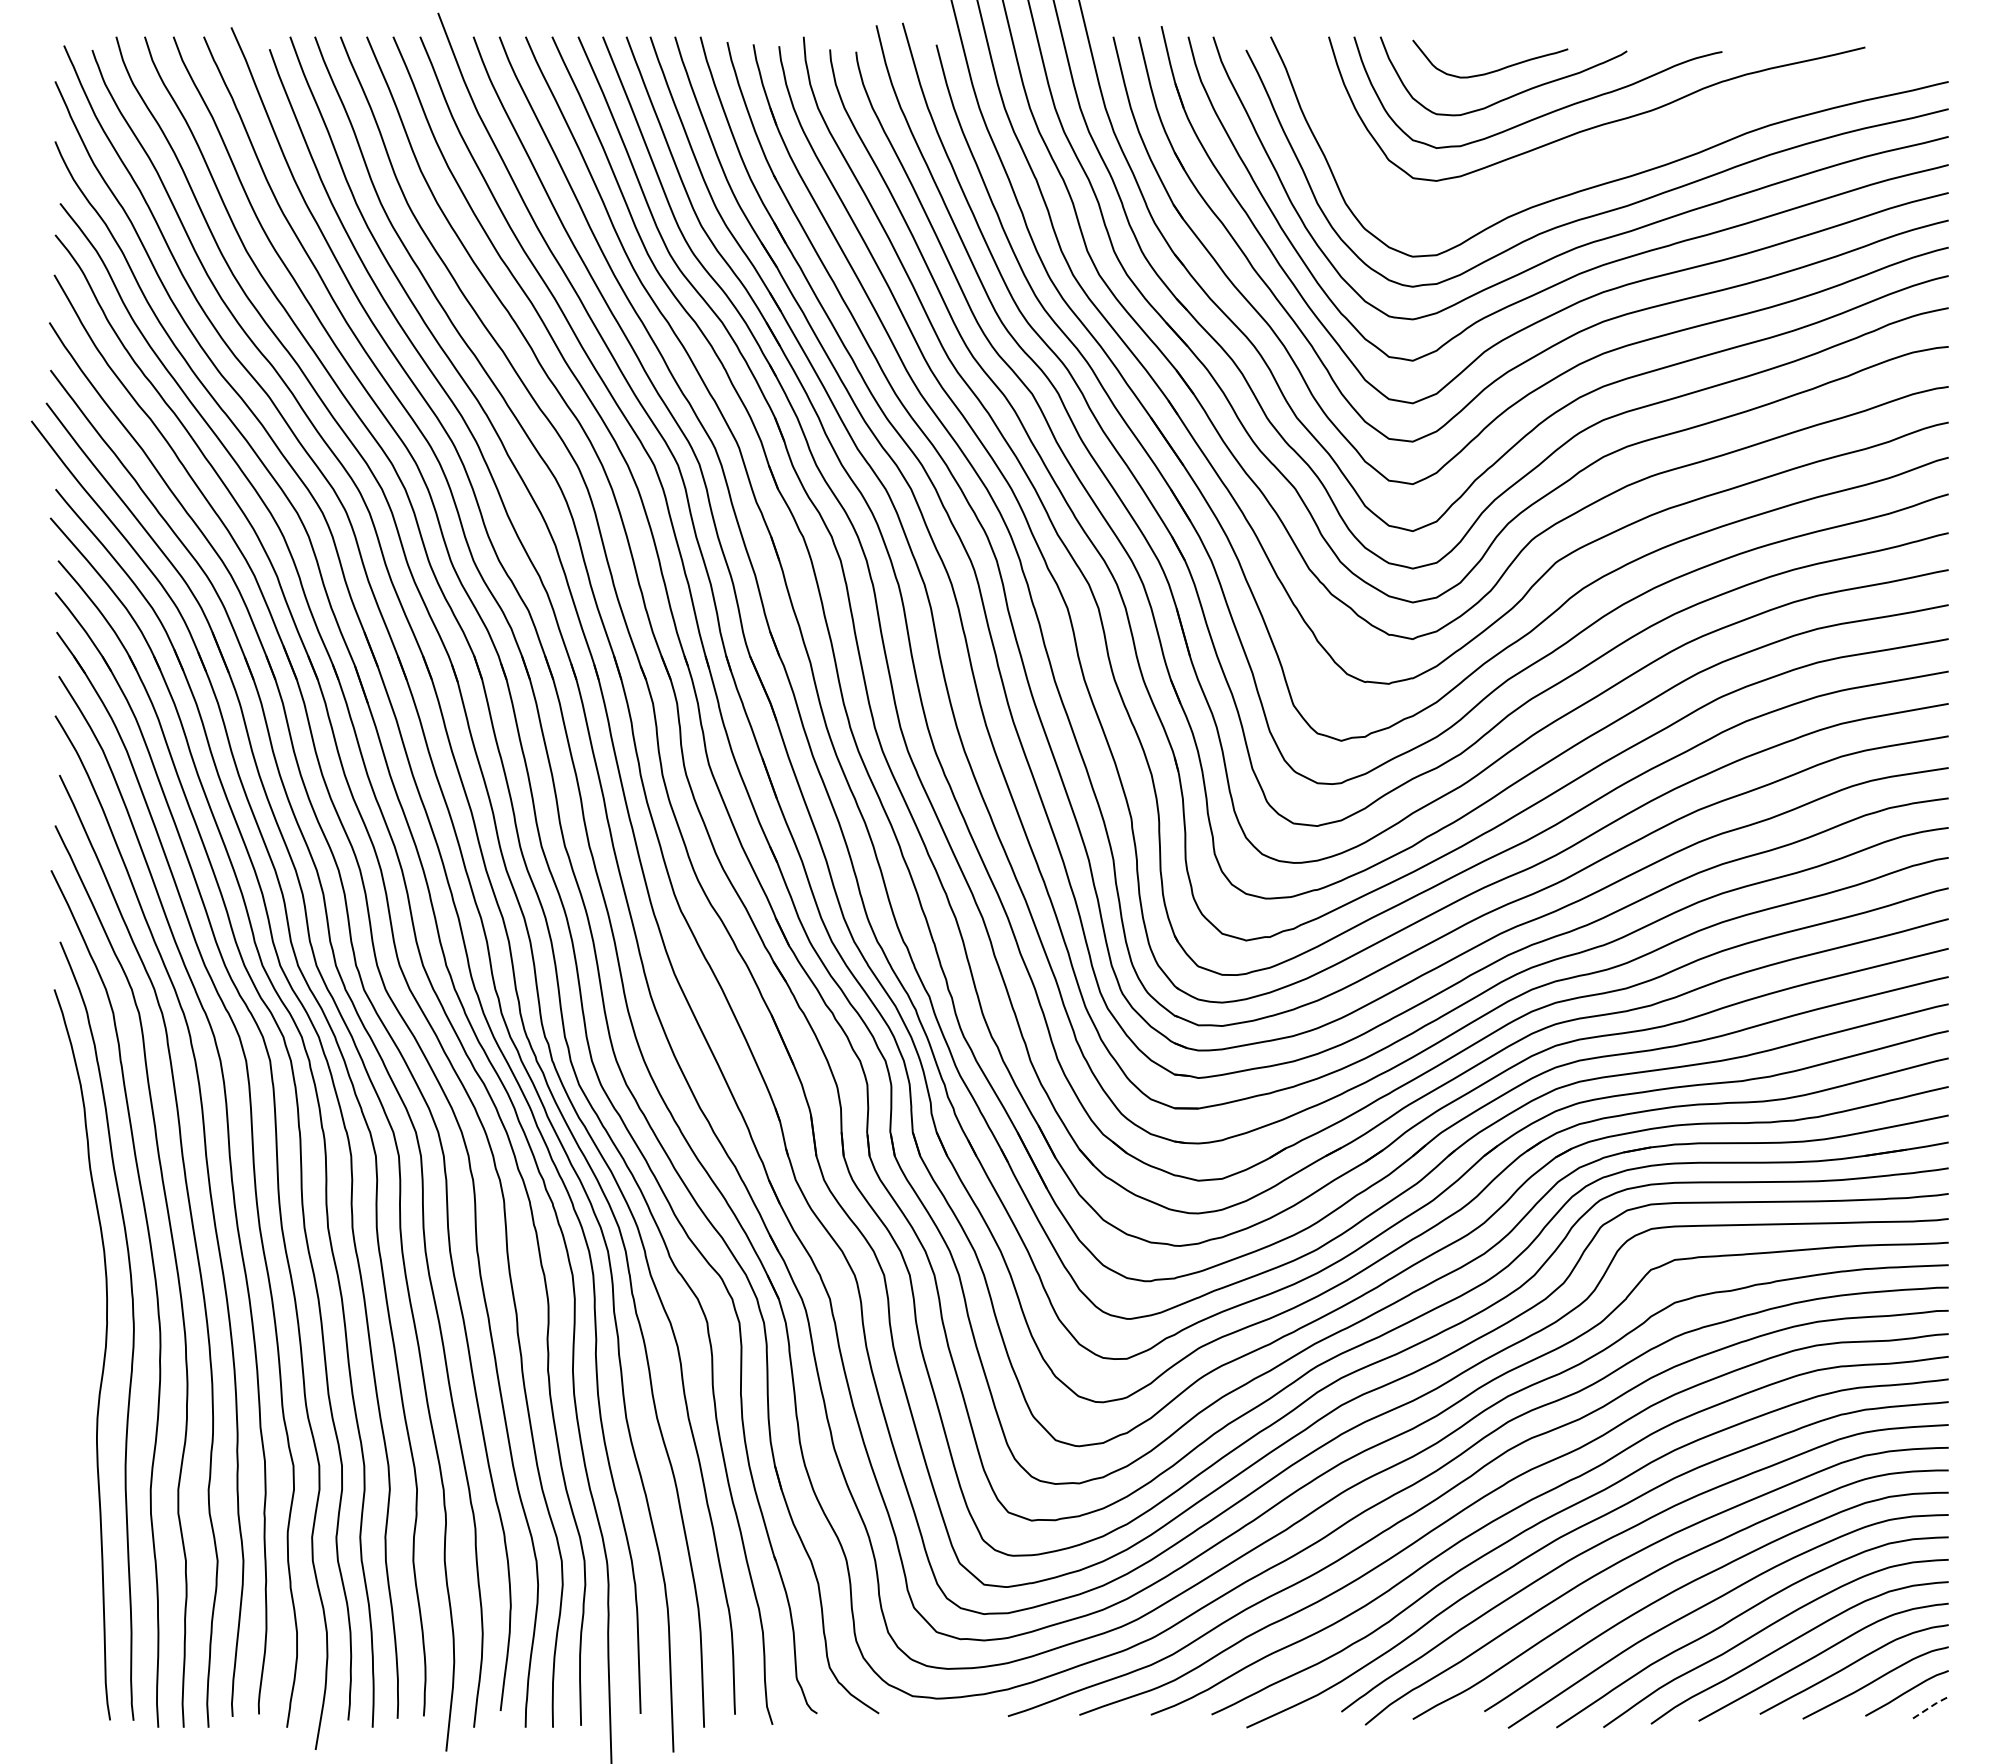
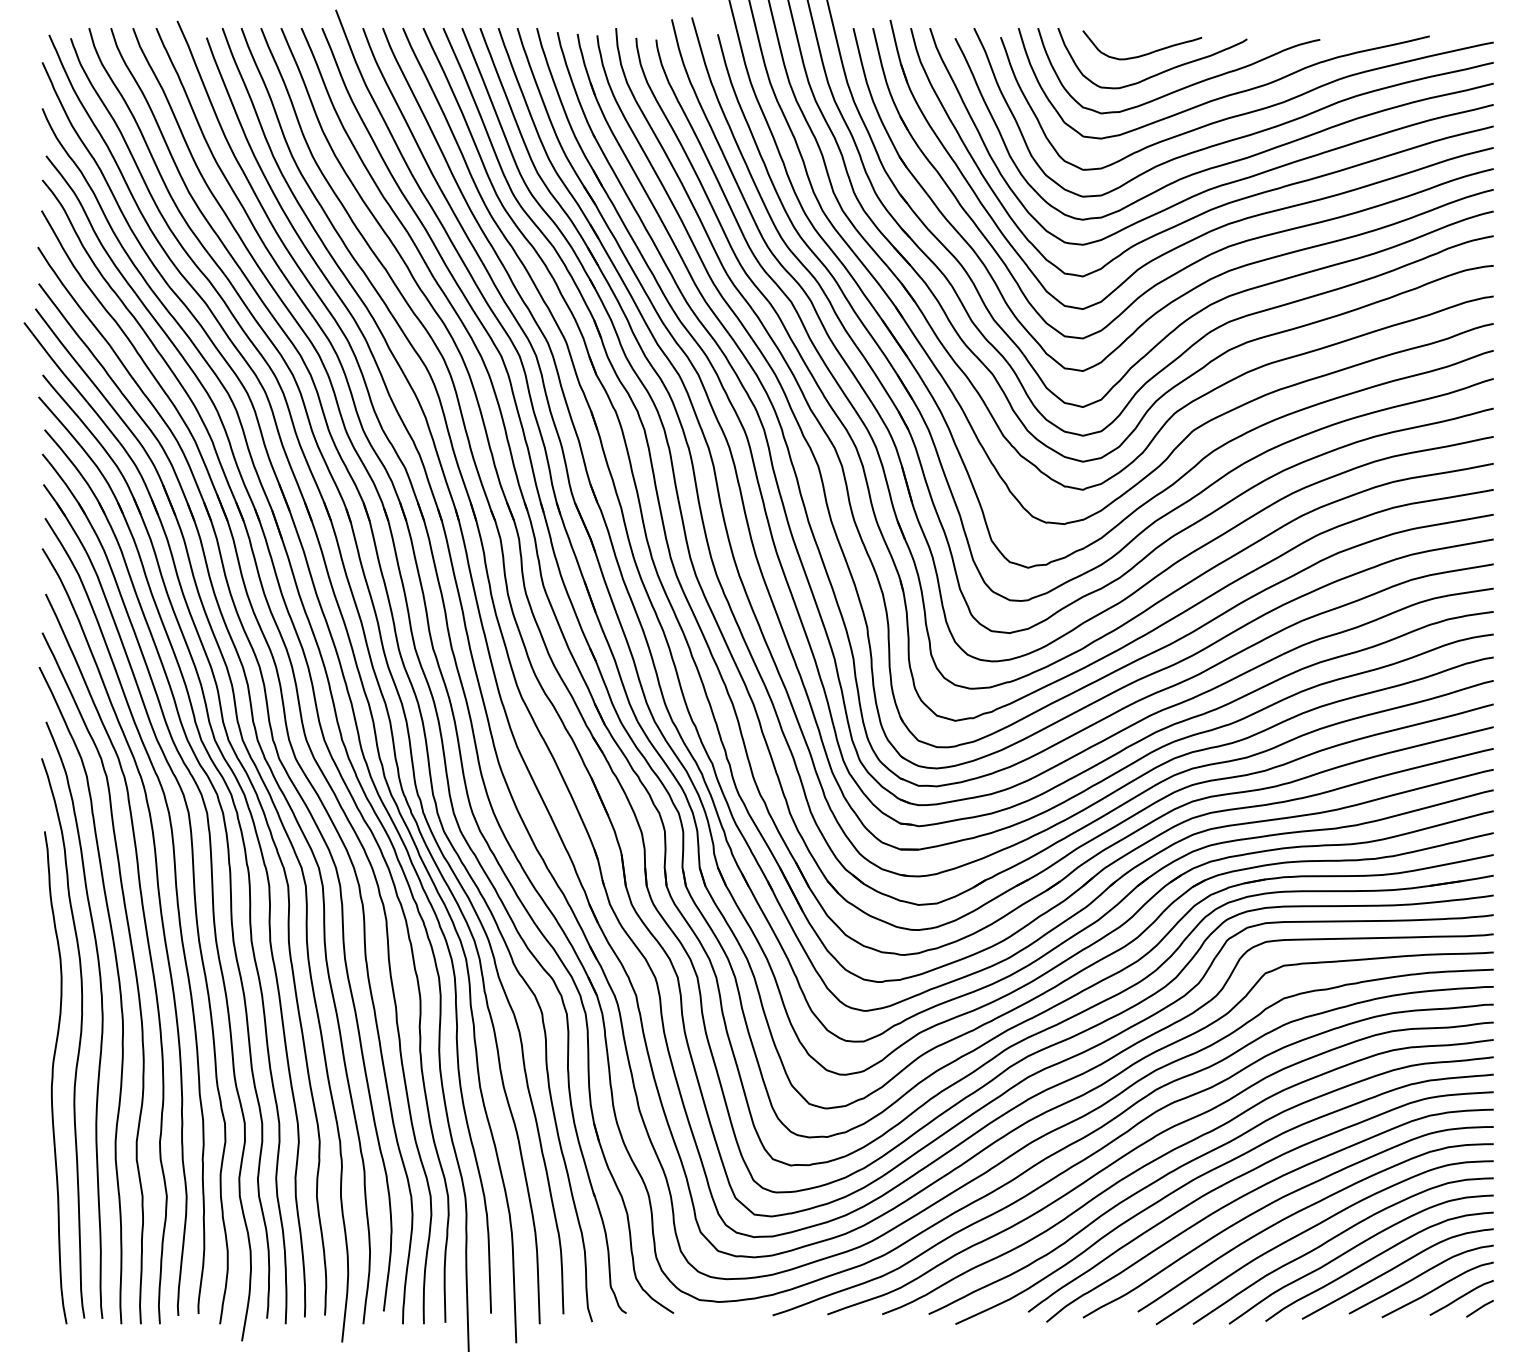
curve: (1627, 146) -> (1247, 112), added
curve: (69, 1405) -> (53, 1077), added
line: (1931, 1706) -> (1480, 1307), dashed -> solid

